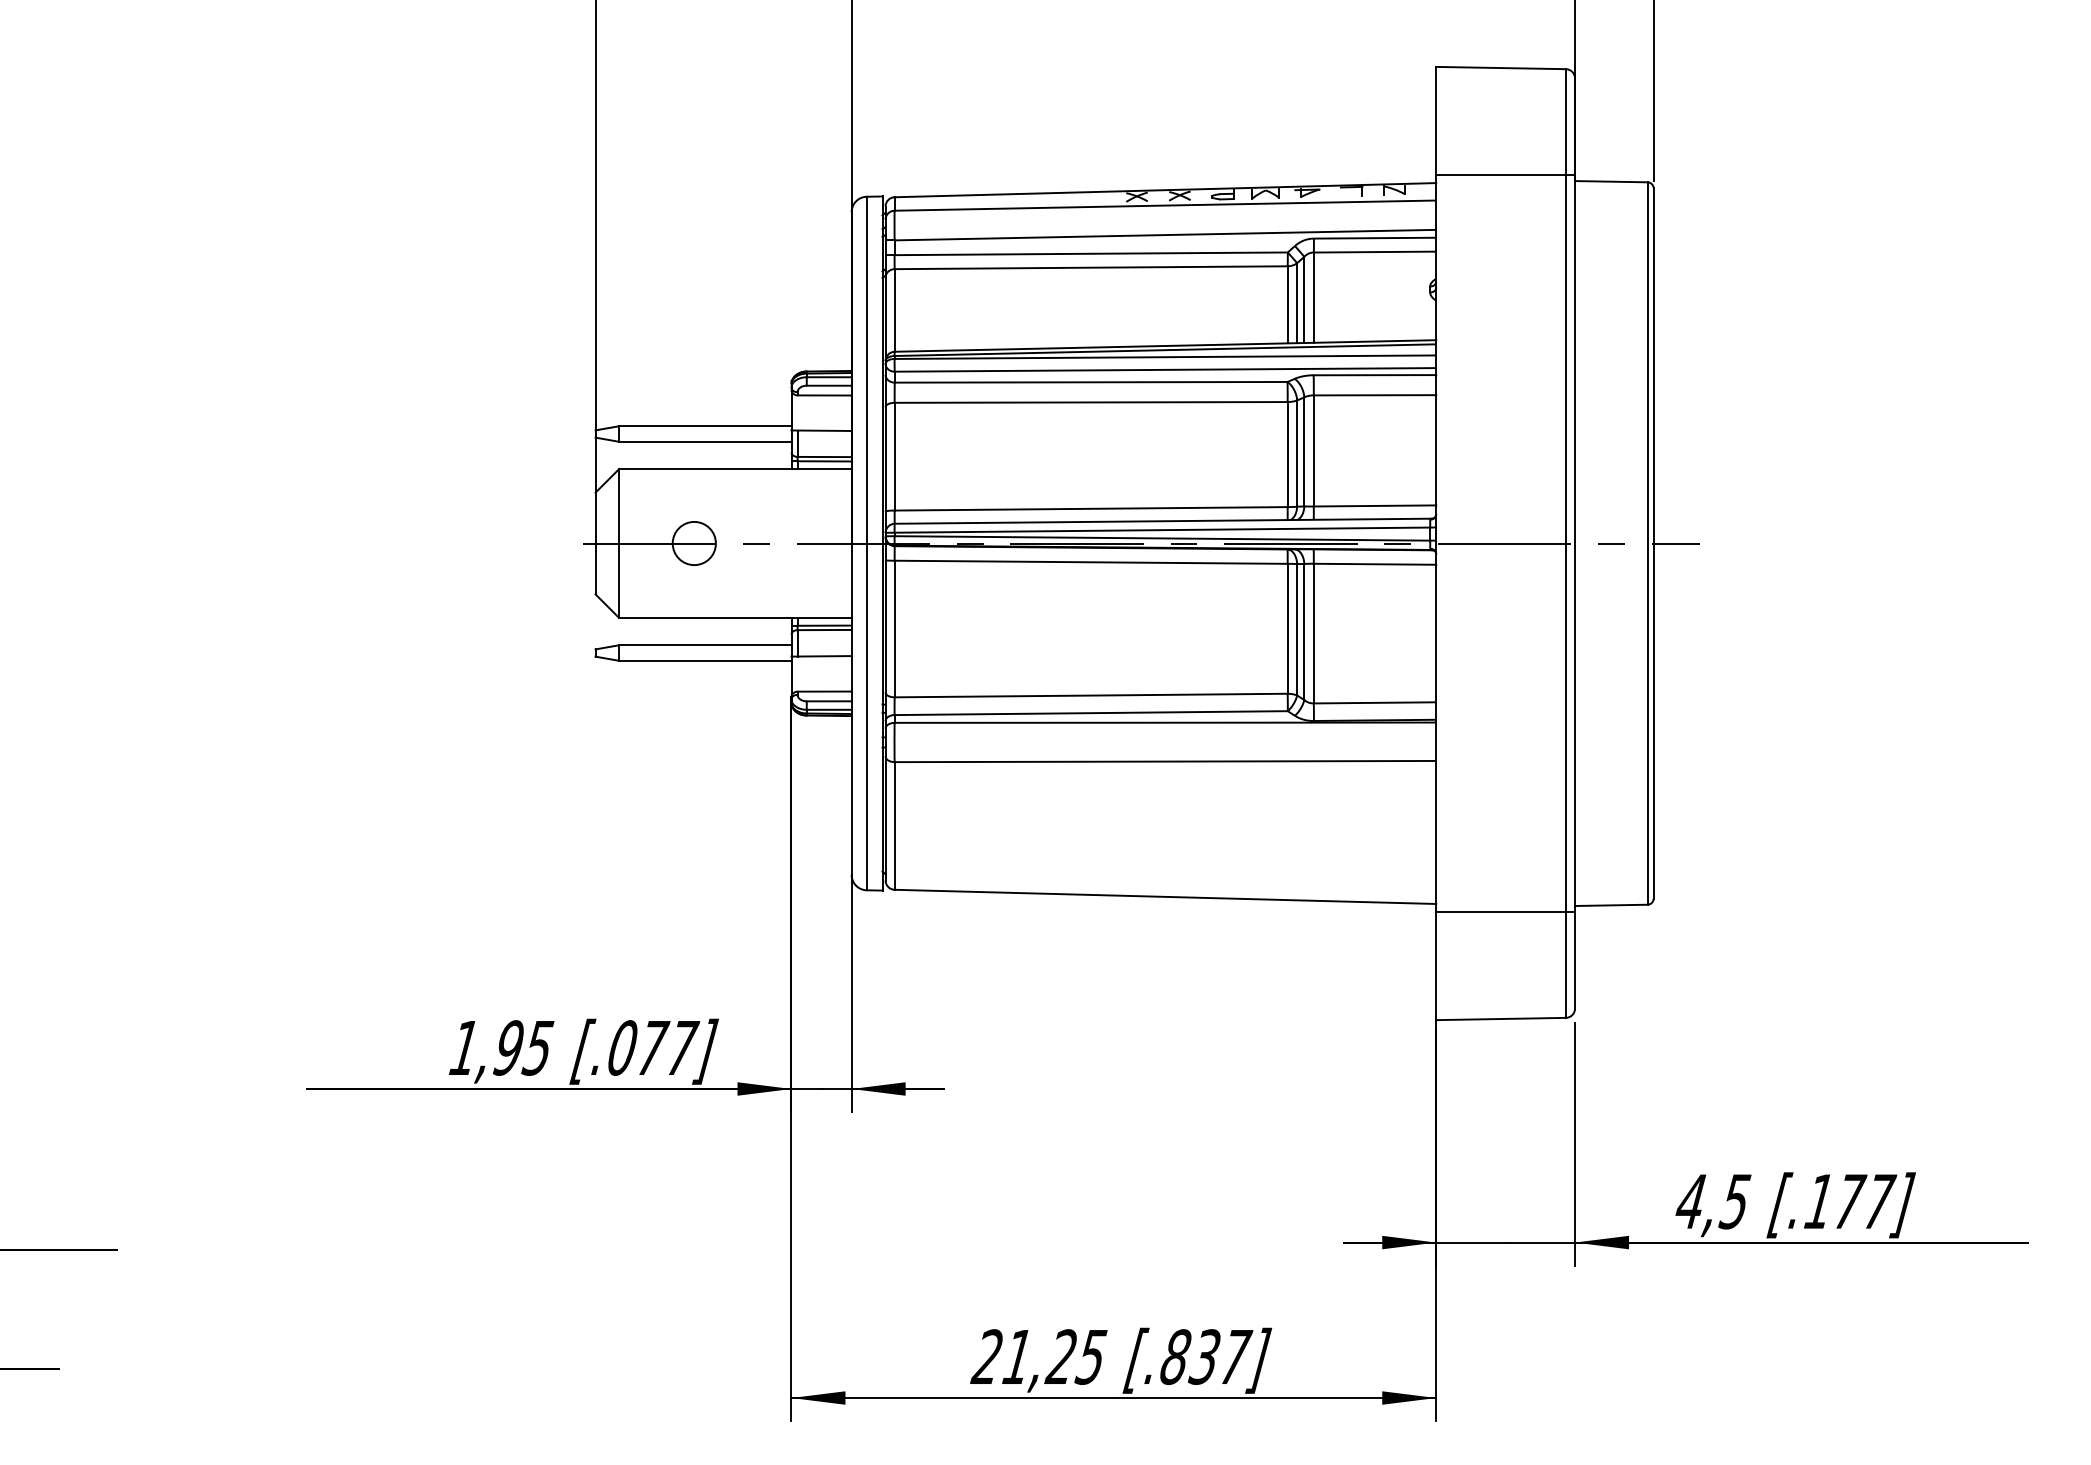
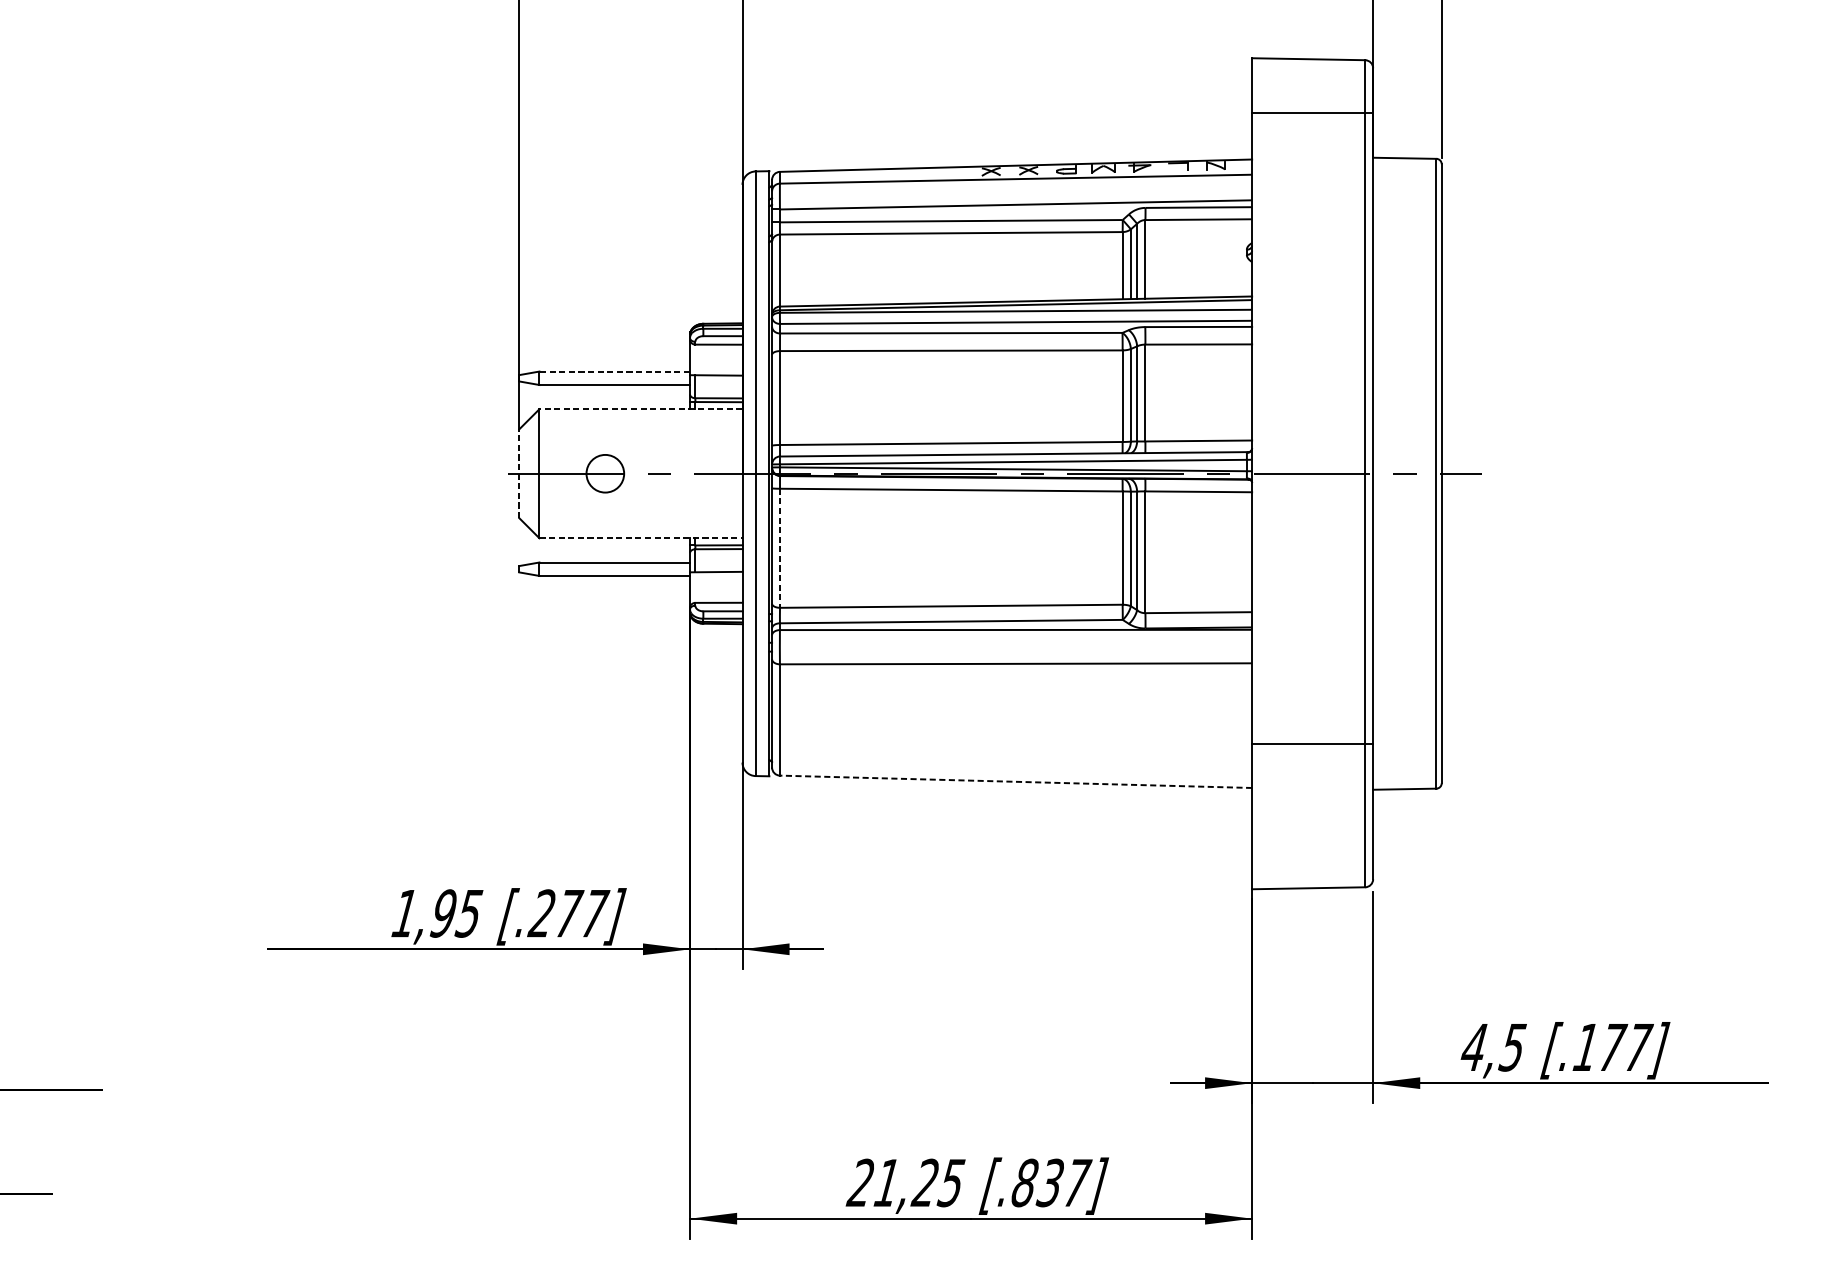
line: (1505, 174) -> (1312, 112), moved
line: (704, 426) -> (614, 371), solid -> dashed
line: (734, 469) -> (640, 409), solid -> dashed
line: (595, 543) -> (519, 473), solid -> dashed
line: (735, 617) -> (641, 538), solid -> dashed
line: (894, 629) -> (779, 548), solid -> dashed
line: (1165, 896) -> (1016, 781), solid -> dashed
line: (1505, 912) -> (1312, 743), moved
text: (620, 1047) -> (540, 913), [.077] -> [.277]

